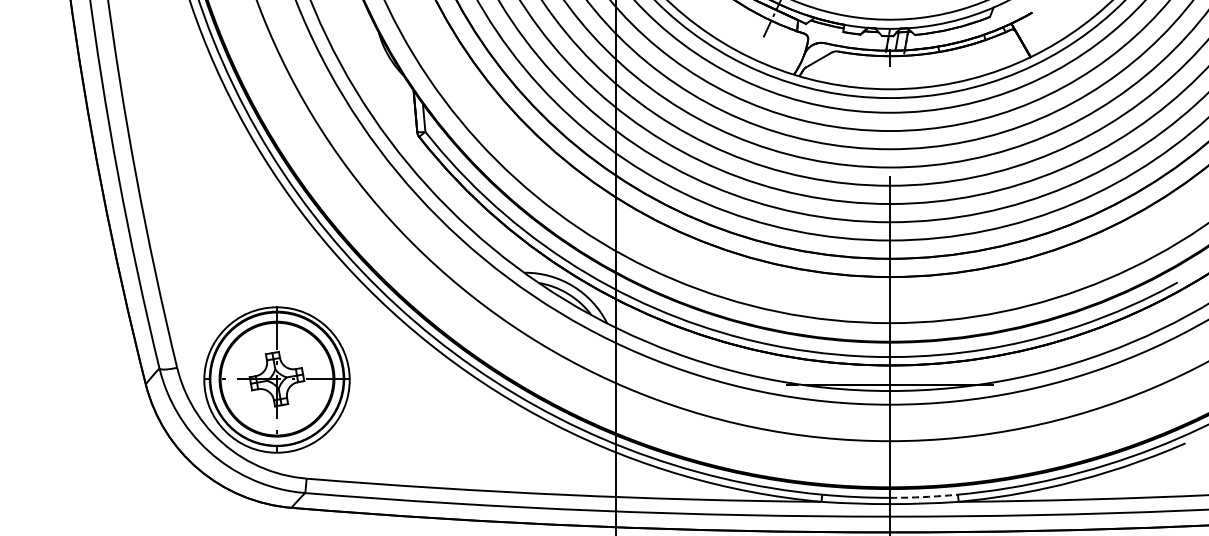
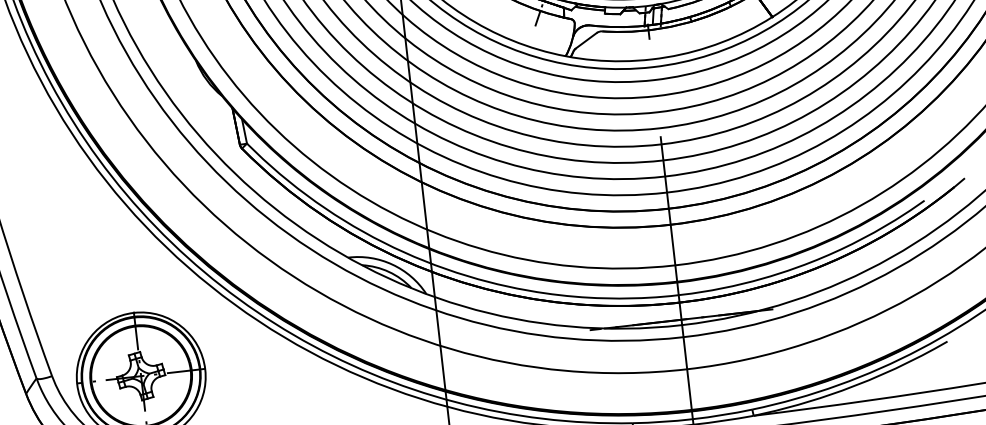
arc: (924, 497) -> (723, 415), dashed -> solid

